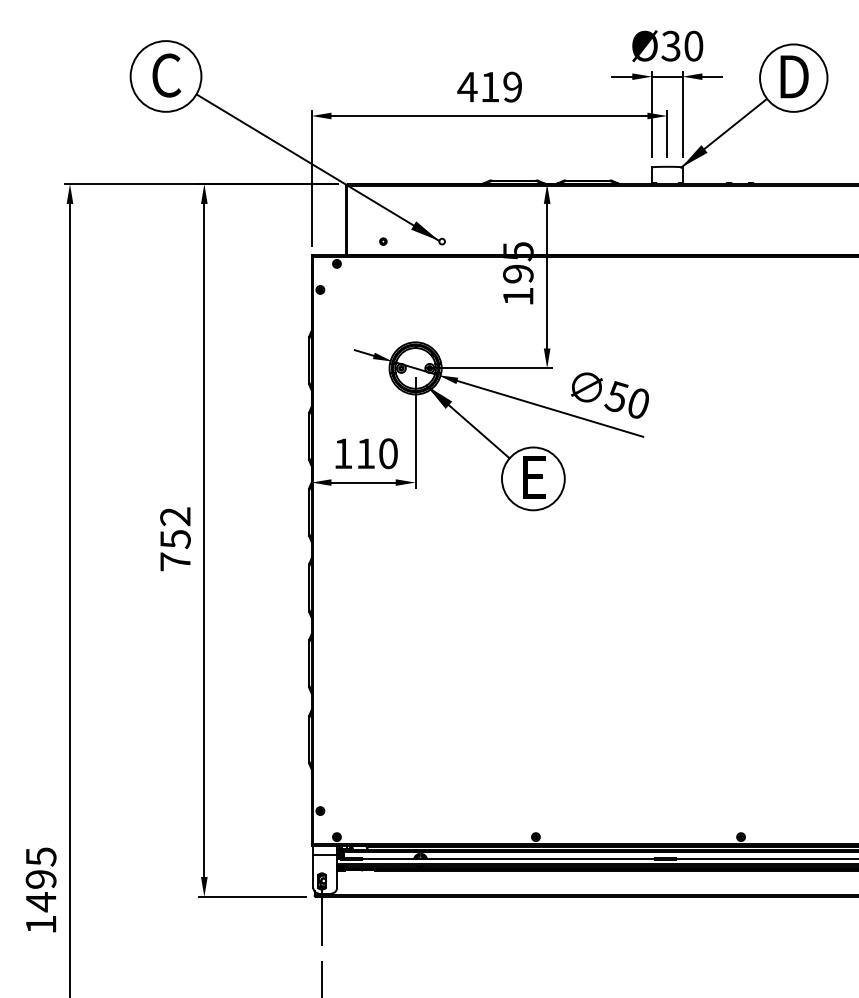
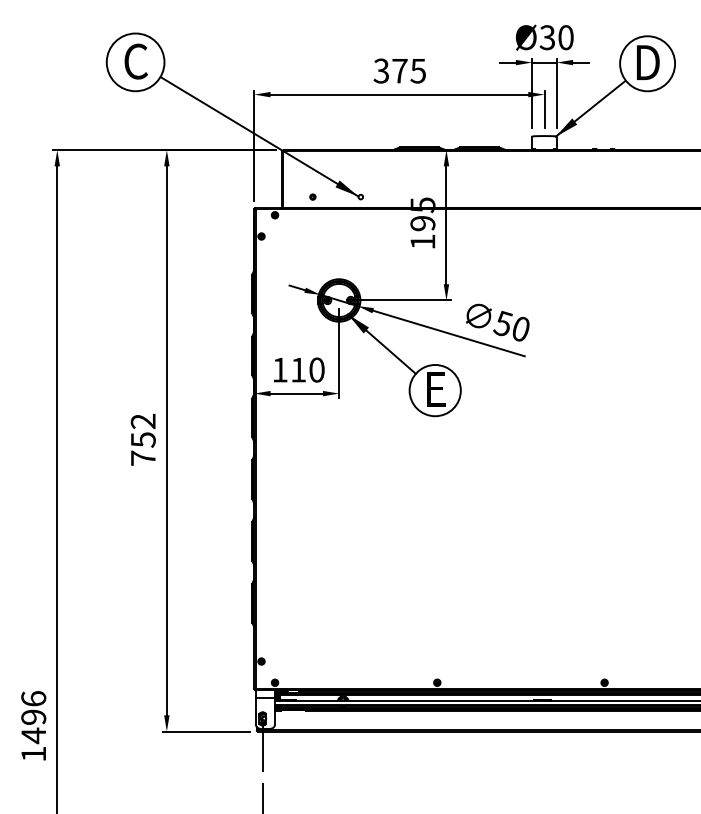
text: (489, 86) -> (399, 70), 419 -> 375
text: (40, 856) -> (33, 698), 1495 -> 1496

